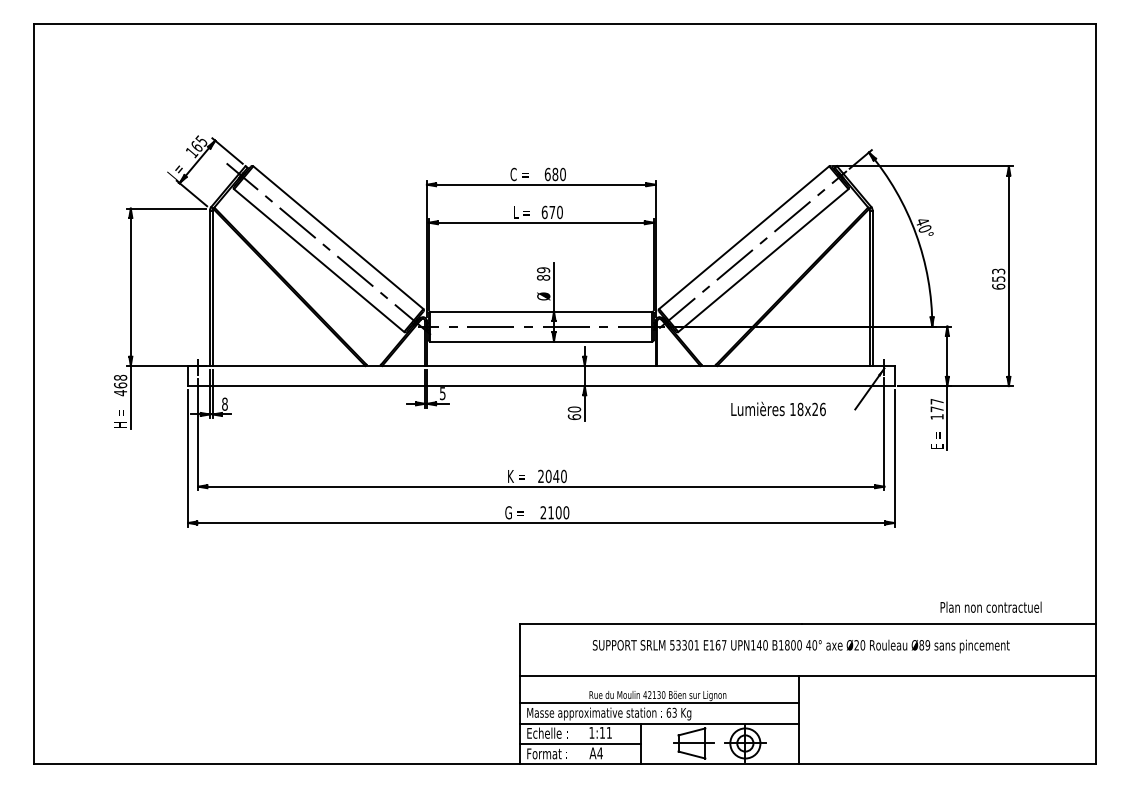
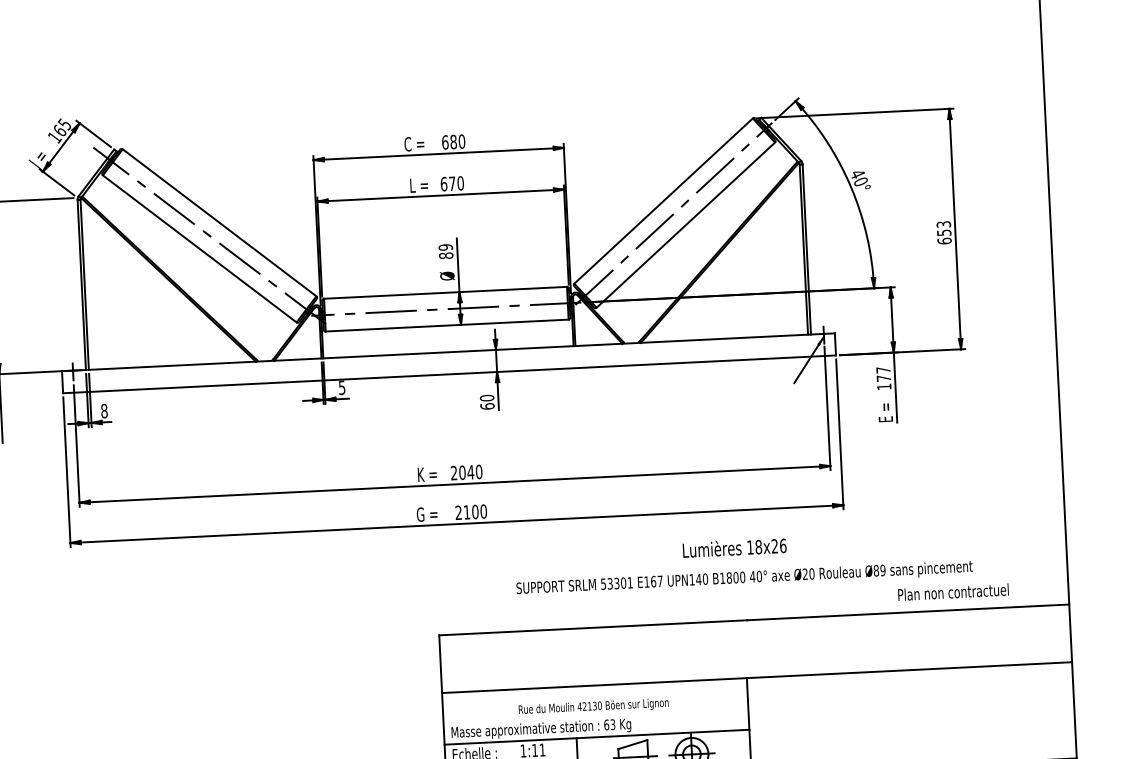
text: (778, 408) -> (734, 547), moved
text: (800, 646) -> (743, 578), moved
line: (659, 703) -> (595, 715), removed

